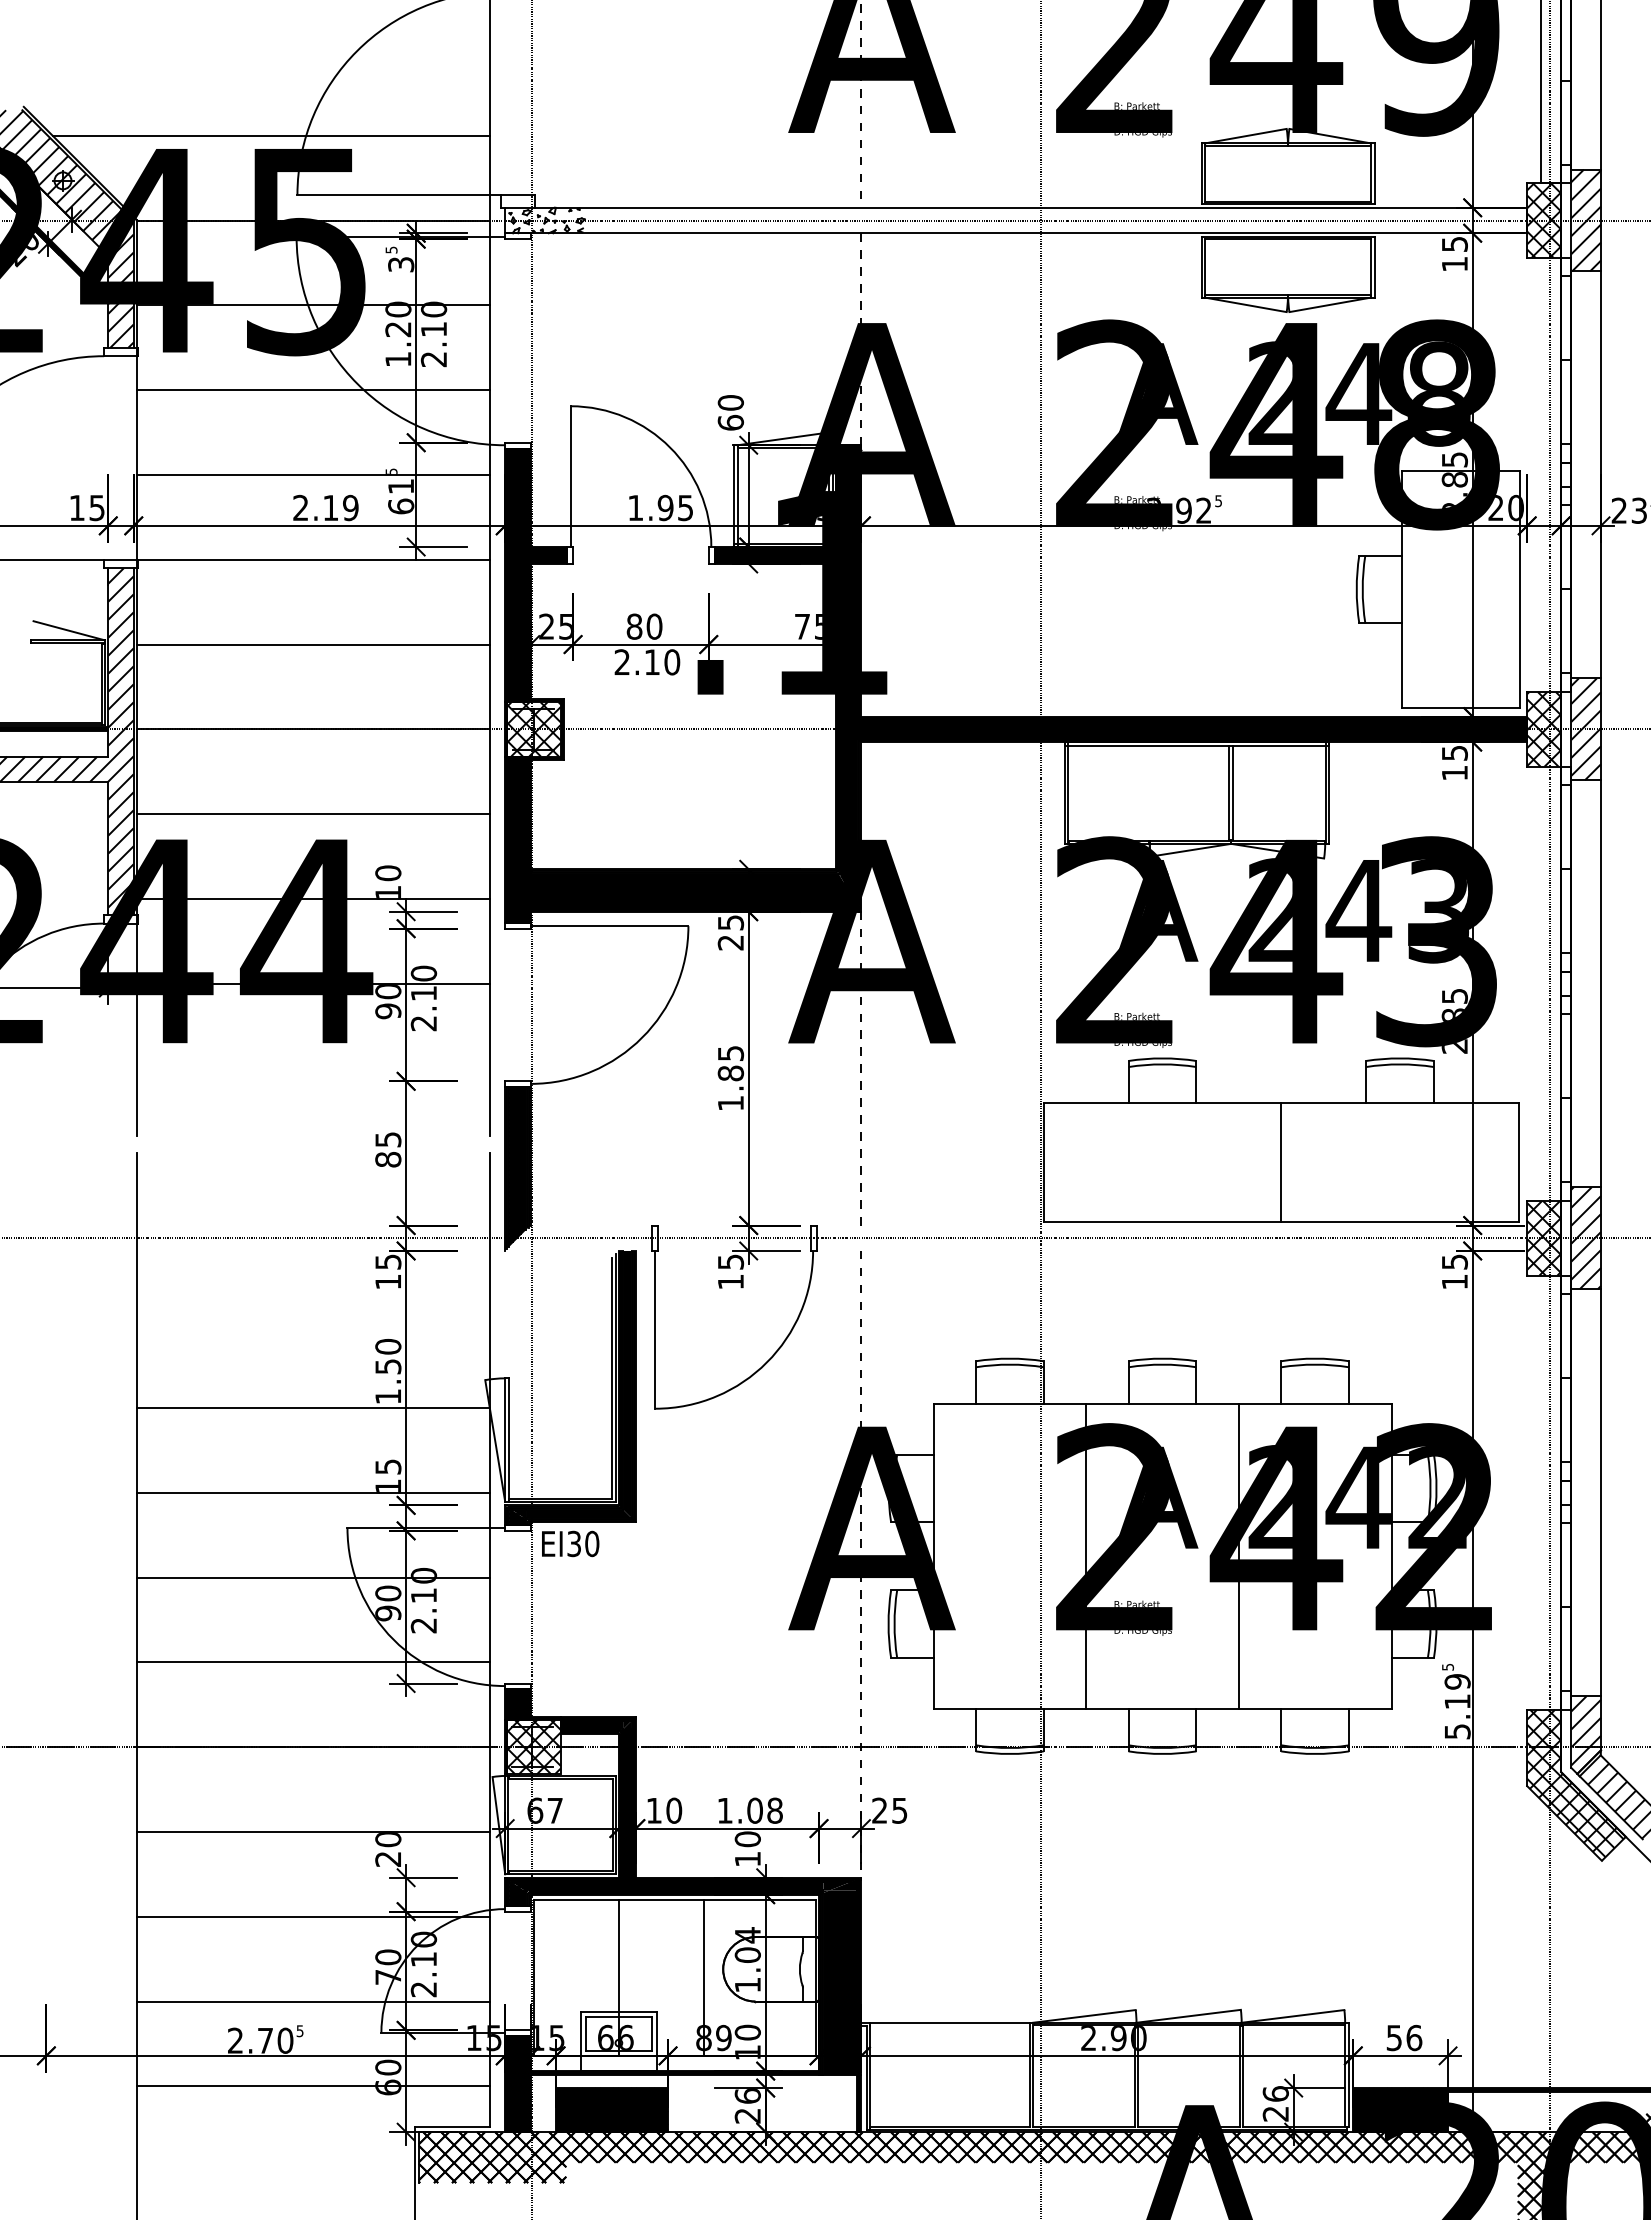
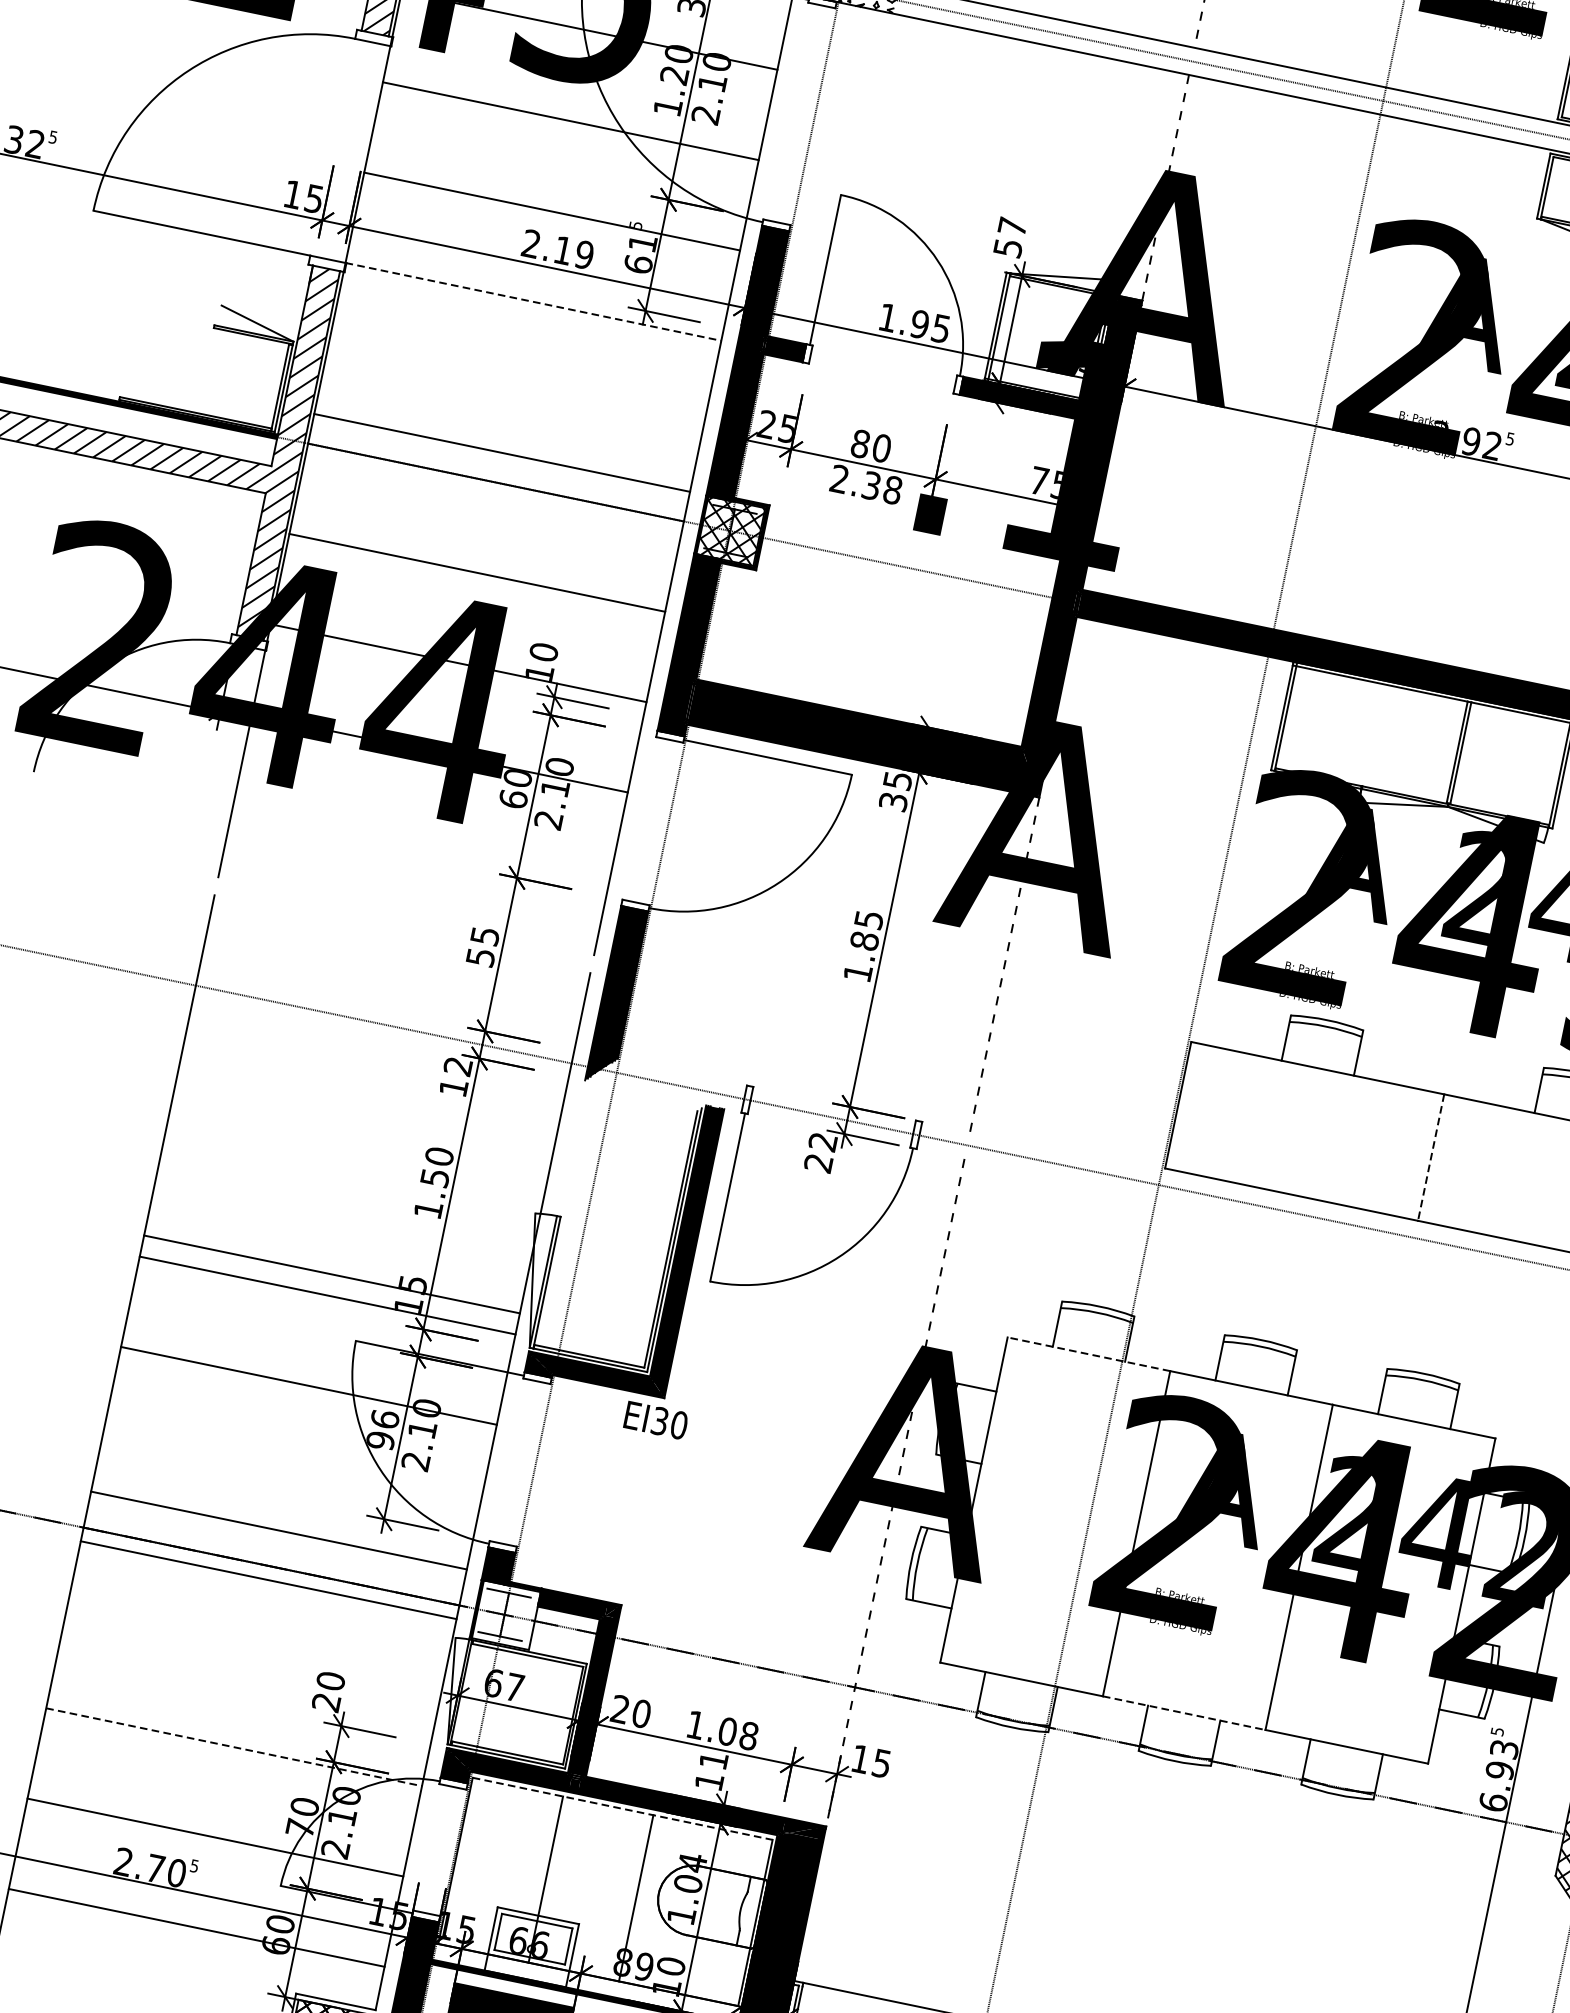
text: (730, 412) -> (1010, 236), 60 -> 57
line: (314, 559) -> (534, 301), solid -> dashed
line: (313, 644) -> (502, 452), moved
text: (662, 662) -> (882, 488), 2.10 -> 2.38
text: (731, 942) -> (894, 801), 25 -> 35
text: (388, 1011) -> (513, 799), 90 -> 60
text: (388, 1159) -> (480, 957), 85 -> 55
line: (1281, 1163) -> (1431, 1158), solid -> dashed
text: (388, 1261) -> (458, 1065), 15 -> 12
text: (730, 1271) -> (820, 1151), 15 -> 22
line: (1009, 1403) -> (1088, 1354), solid -> dashed
line: (313, 1407) -> (332, 1274), moved
text: (570, 1543) -> (656, 1420), moved
text: (388, 1593) -> (385, 1419), 90 -> 96
line: (313, 1662) -> (278, 1530), moved
text: (1457, 1706) -> (1498, 1775), 5.19 -> 6.93
line: (1163, 1708) -> (1185, 1712), solid -> dashed
hatch: (533, 1746) -> (505, 1614), removed
text: (653, 1810) -> (619, 1709), 10 -> 20
text: (879, 1810) -> (860, 1758), 25 -> 15
line: (313, 1831) -> (268, 1579), moved
text: (747, 1839) -> (713, 1760), 10 -> 11
line: (674, 1899) -> (622, 1808), solid -> dashed
line: (314, 1916) -> (235, 1747), solid -> dashed

